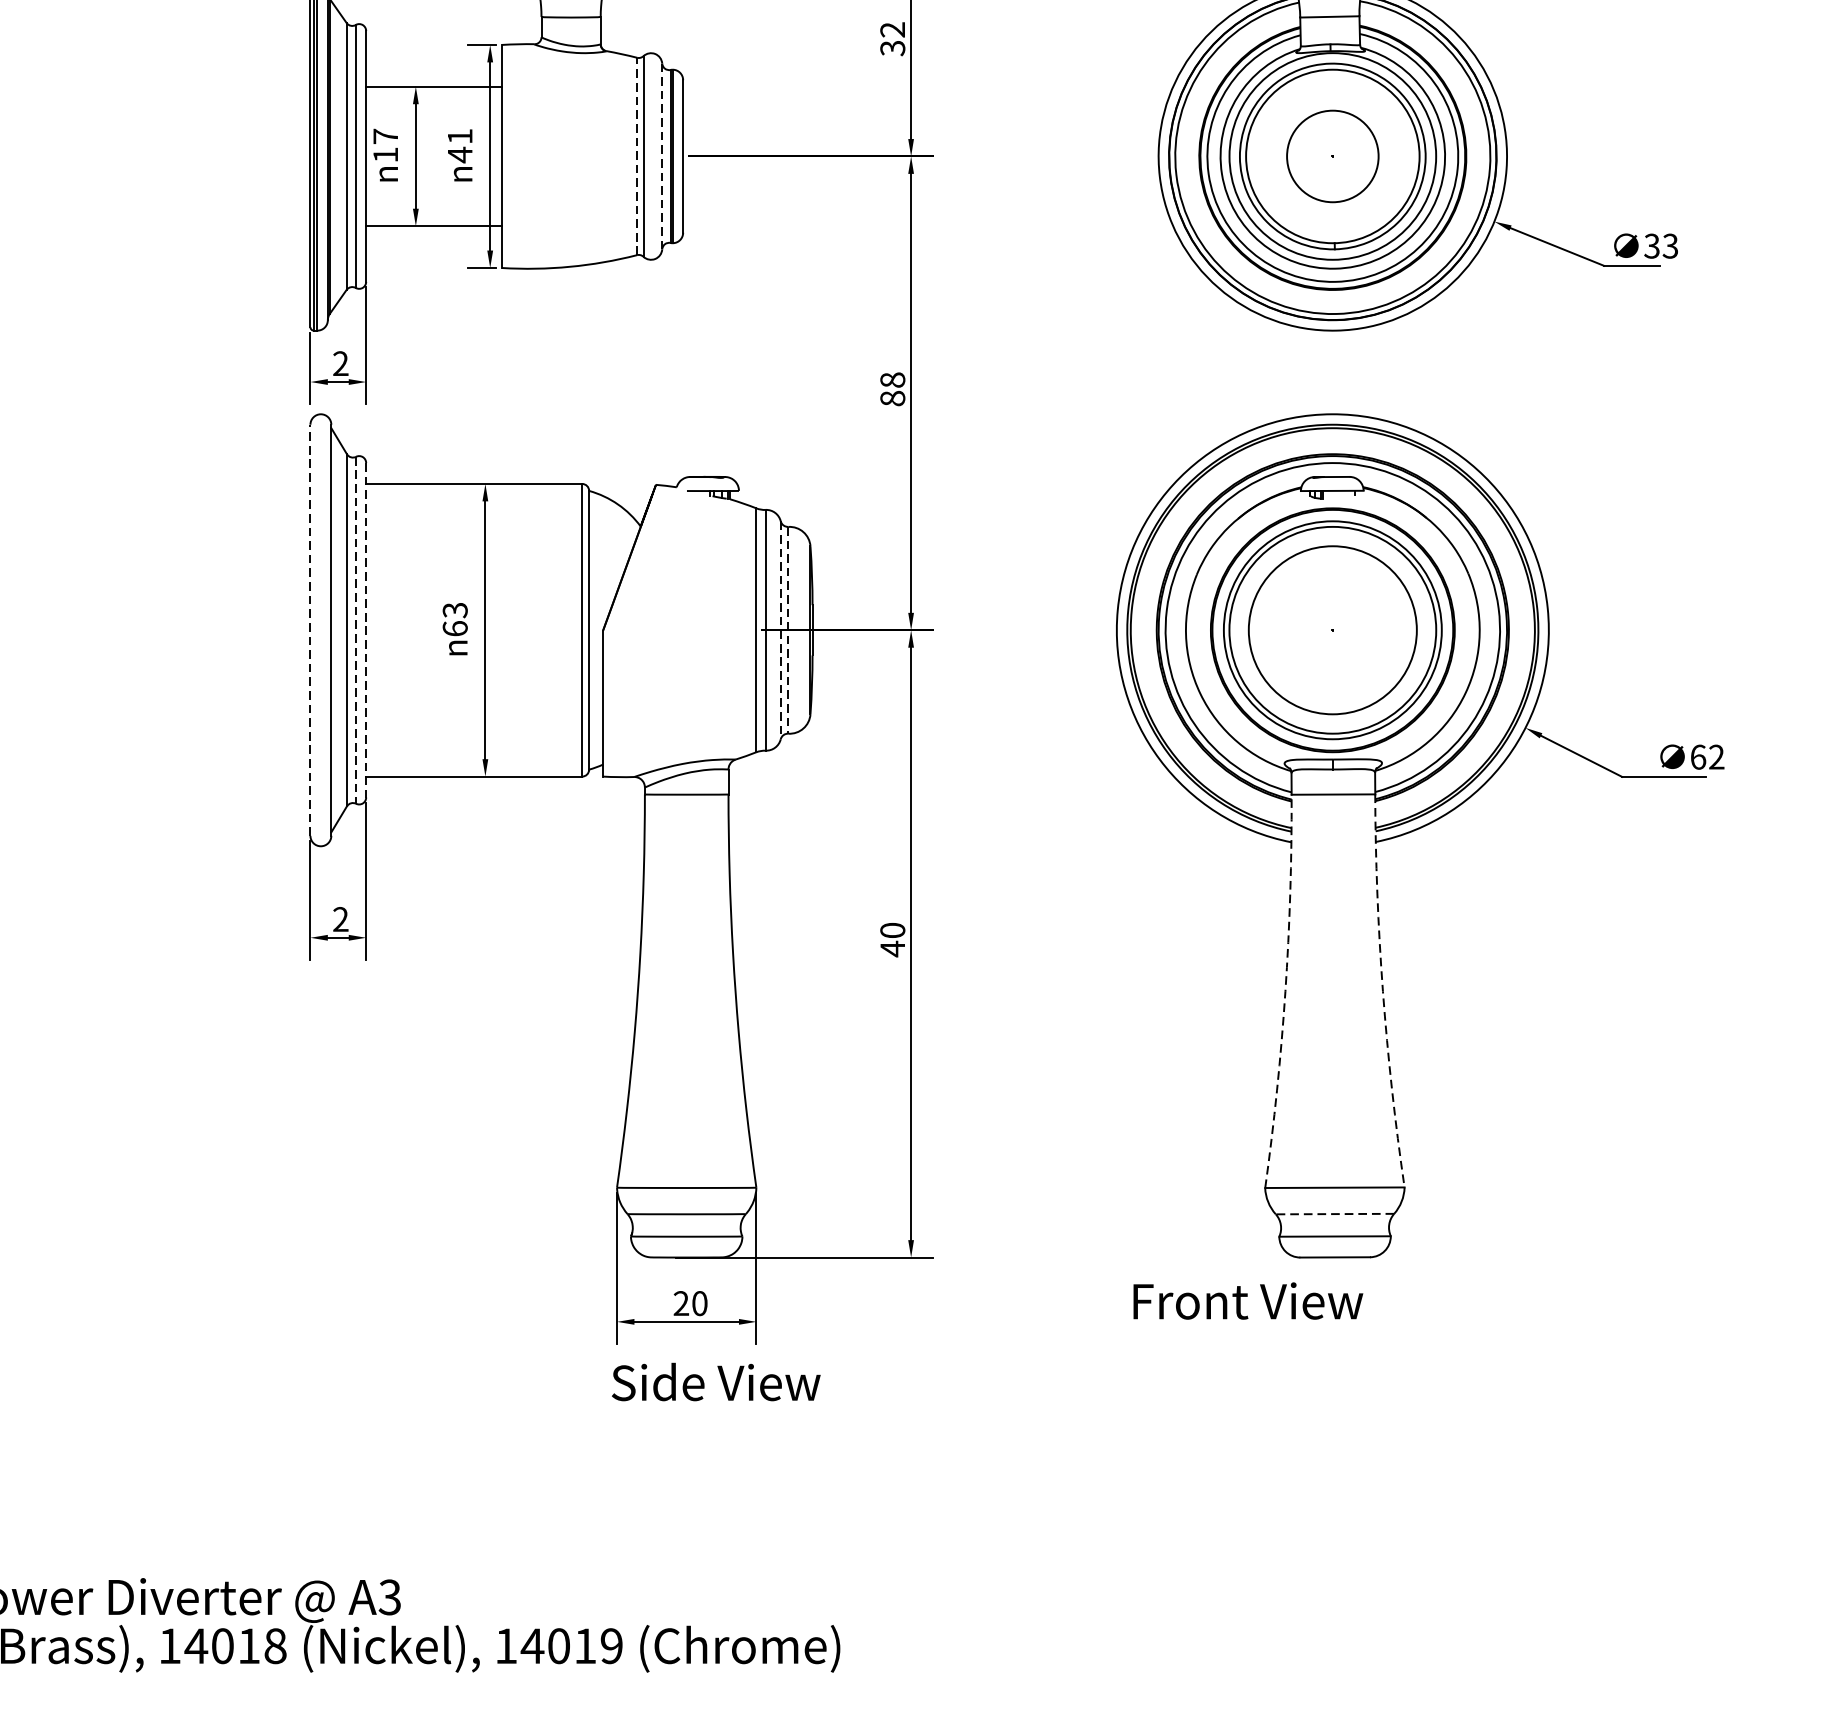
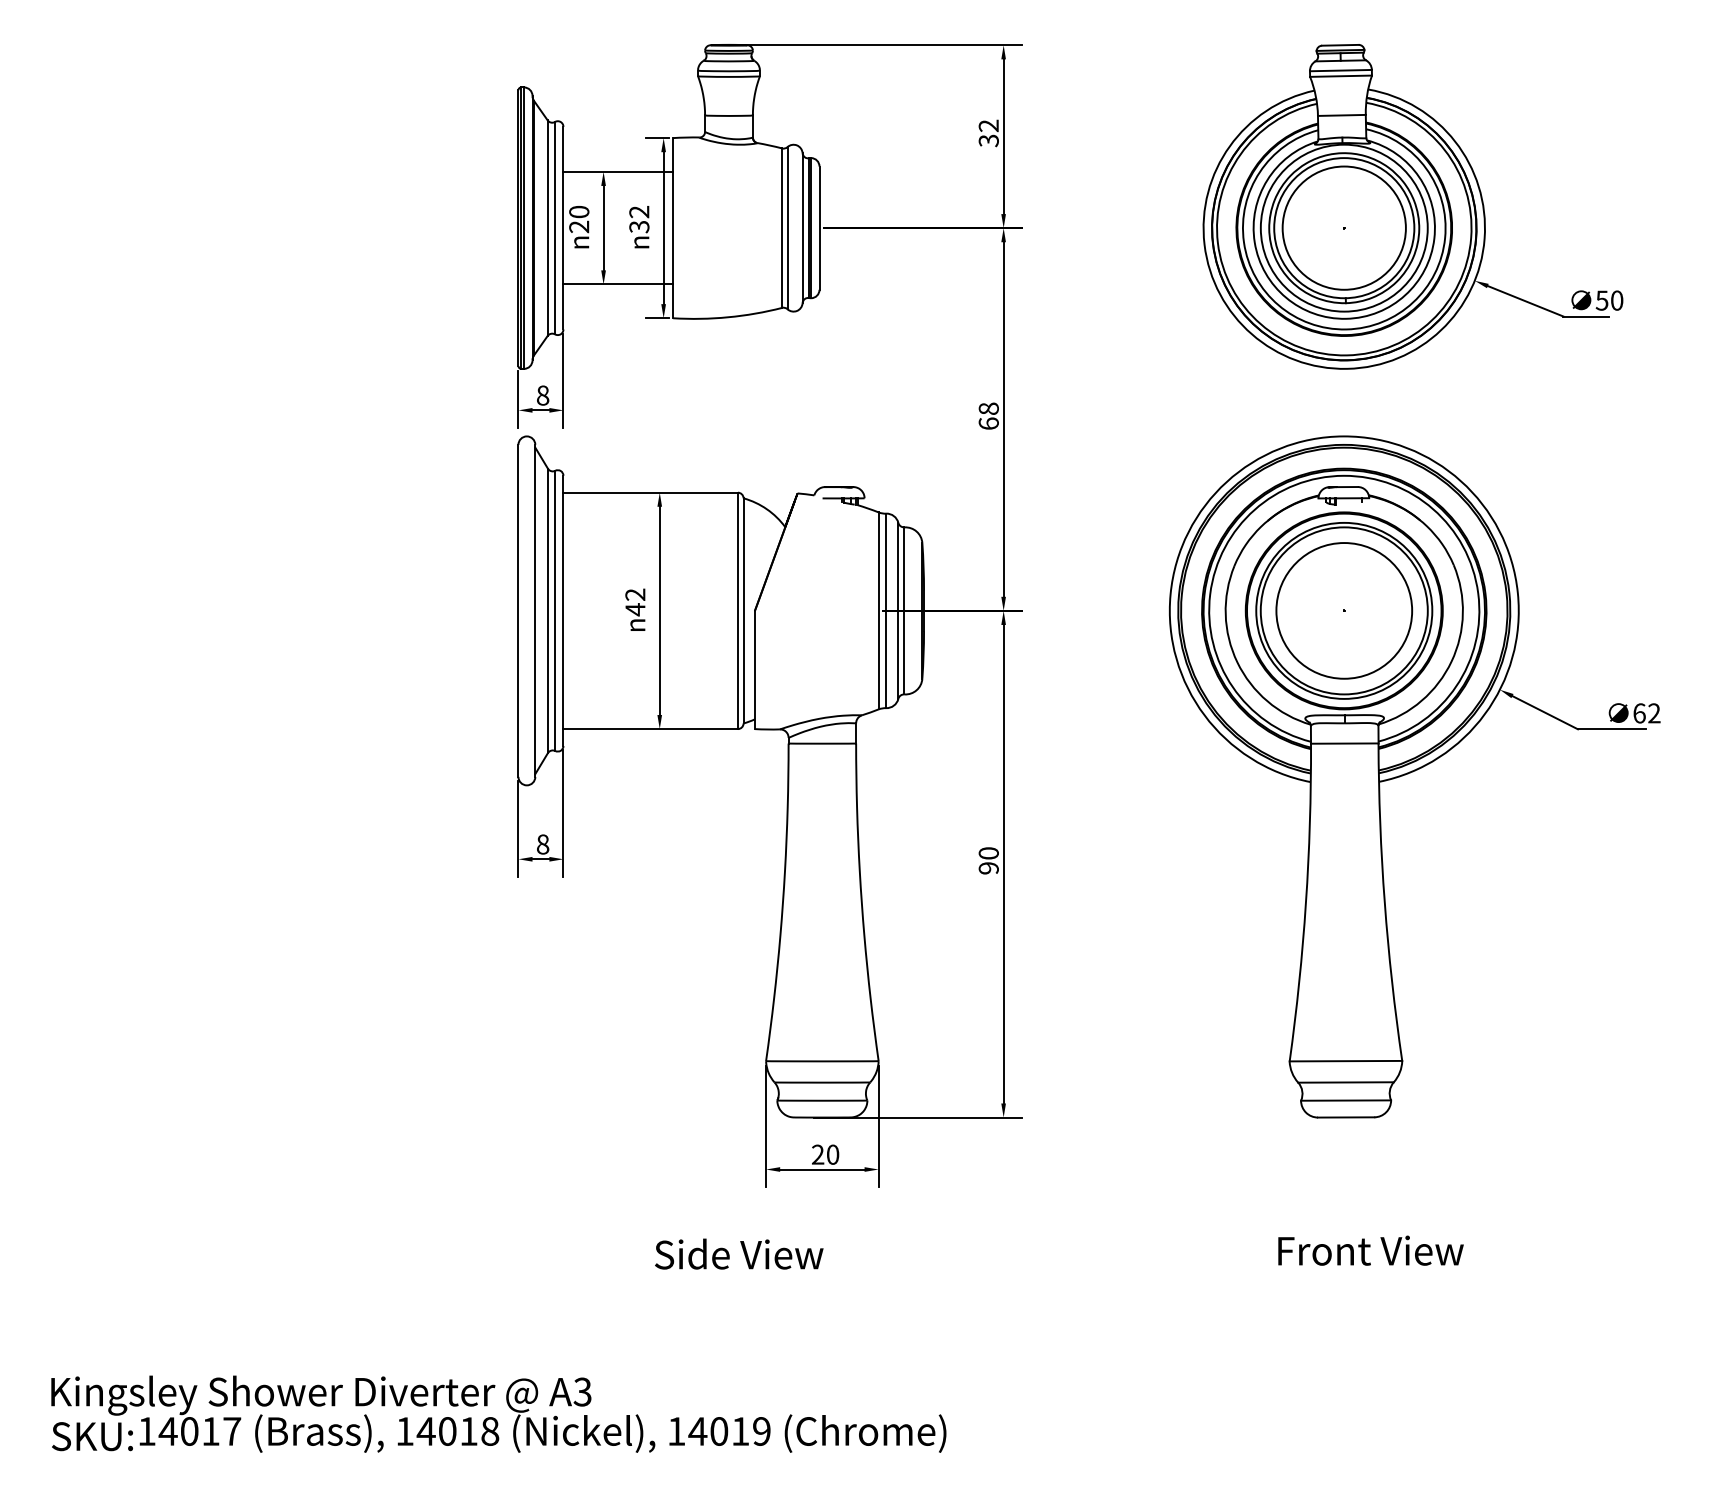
text: (386, 145) -> (579, 219), 17 -> 20
text: (460, 145) -> (639, 219), 41 -> 32
circle: (1331, 155) -> (1343, 227), size x1.67
line: (637, 156) -> (782, 228), dashed -> solid
line: (662, 156) -> (802, 228), dashed -> solid
text: (1661, 246) -> (1609, 300), 33 -> 50
text: (340, 363) -> (542, 395), 2 -> 8
text: (892, 398) -> (988, 423), 88 -> 68
text: (455, 619) -> (635, 602), 63 -> 42
line: (310, 629) -> (518, 610), dashed -> solid
line: (788, 629) -> (904, 610), dashed -> solid
line: (356, 631) -> (555, 611), dashed -> solid
line: (366, 631) -> (563, 611), dashed -> solid
line: (780, 631) -> (898, 611), dashed -> solid
text: (340, 919) -> (542, 844), 2 -> 8
text: (892, 949) -> (988, 868), 40 -> 90
arc: (1284, 991) -> (1305, 902), dashed -> solid
arc: (1382, 991) -> (1384, 902), dashed -> solid
line: (1335, 1214) -> (1346, 1082), dashed -> solid
text: (1247, 1300) -> (1370, 1250), moved
text: (716, 1381) -> (739, 1253), moved

